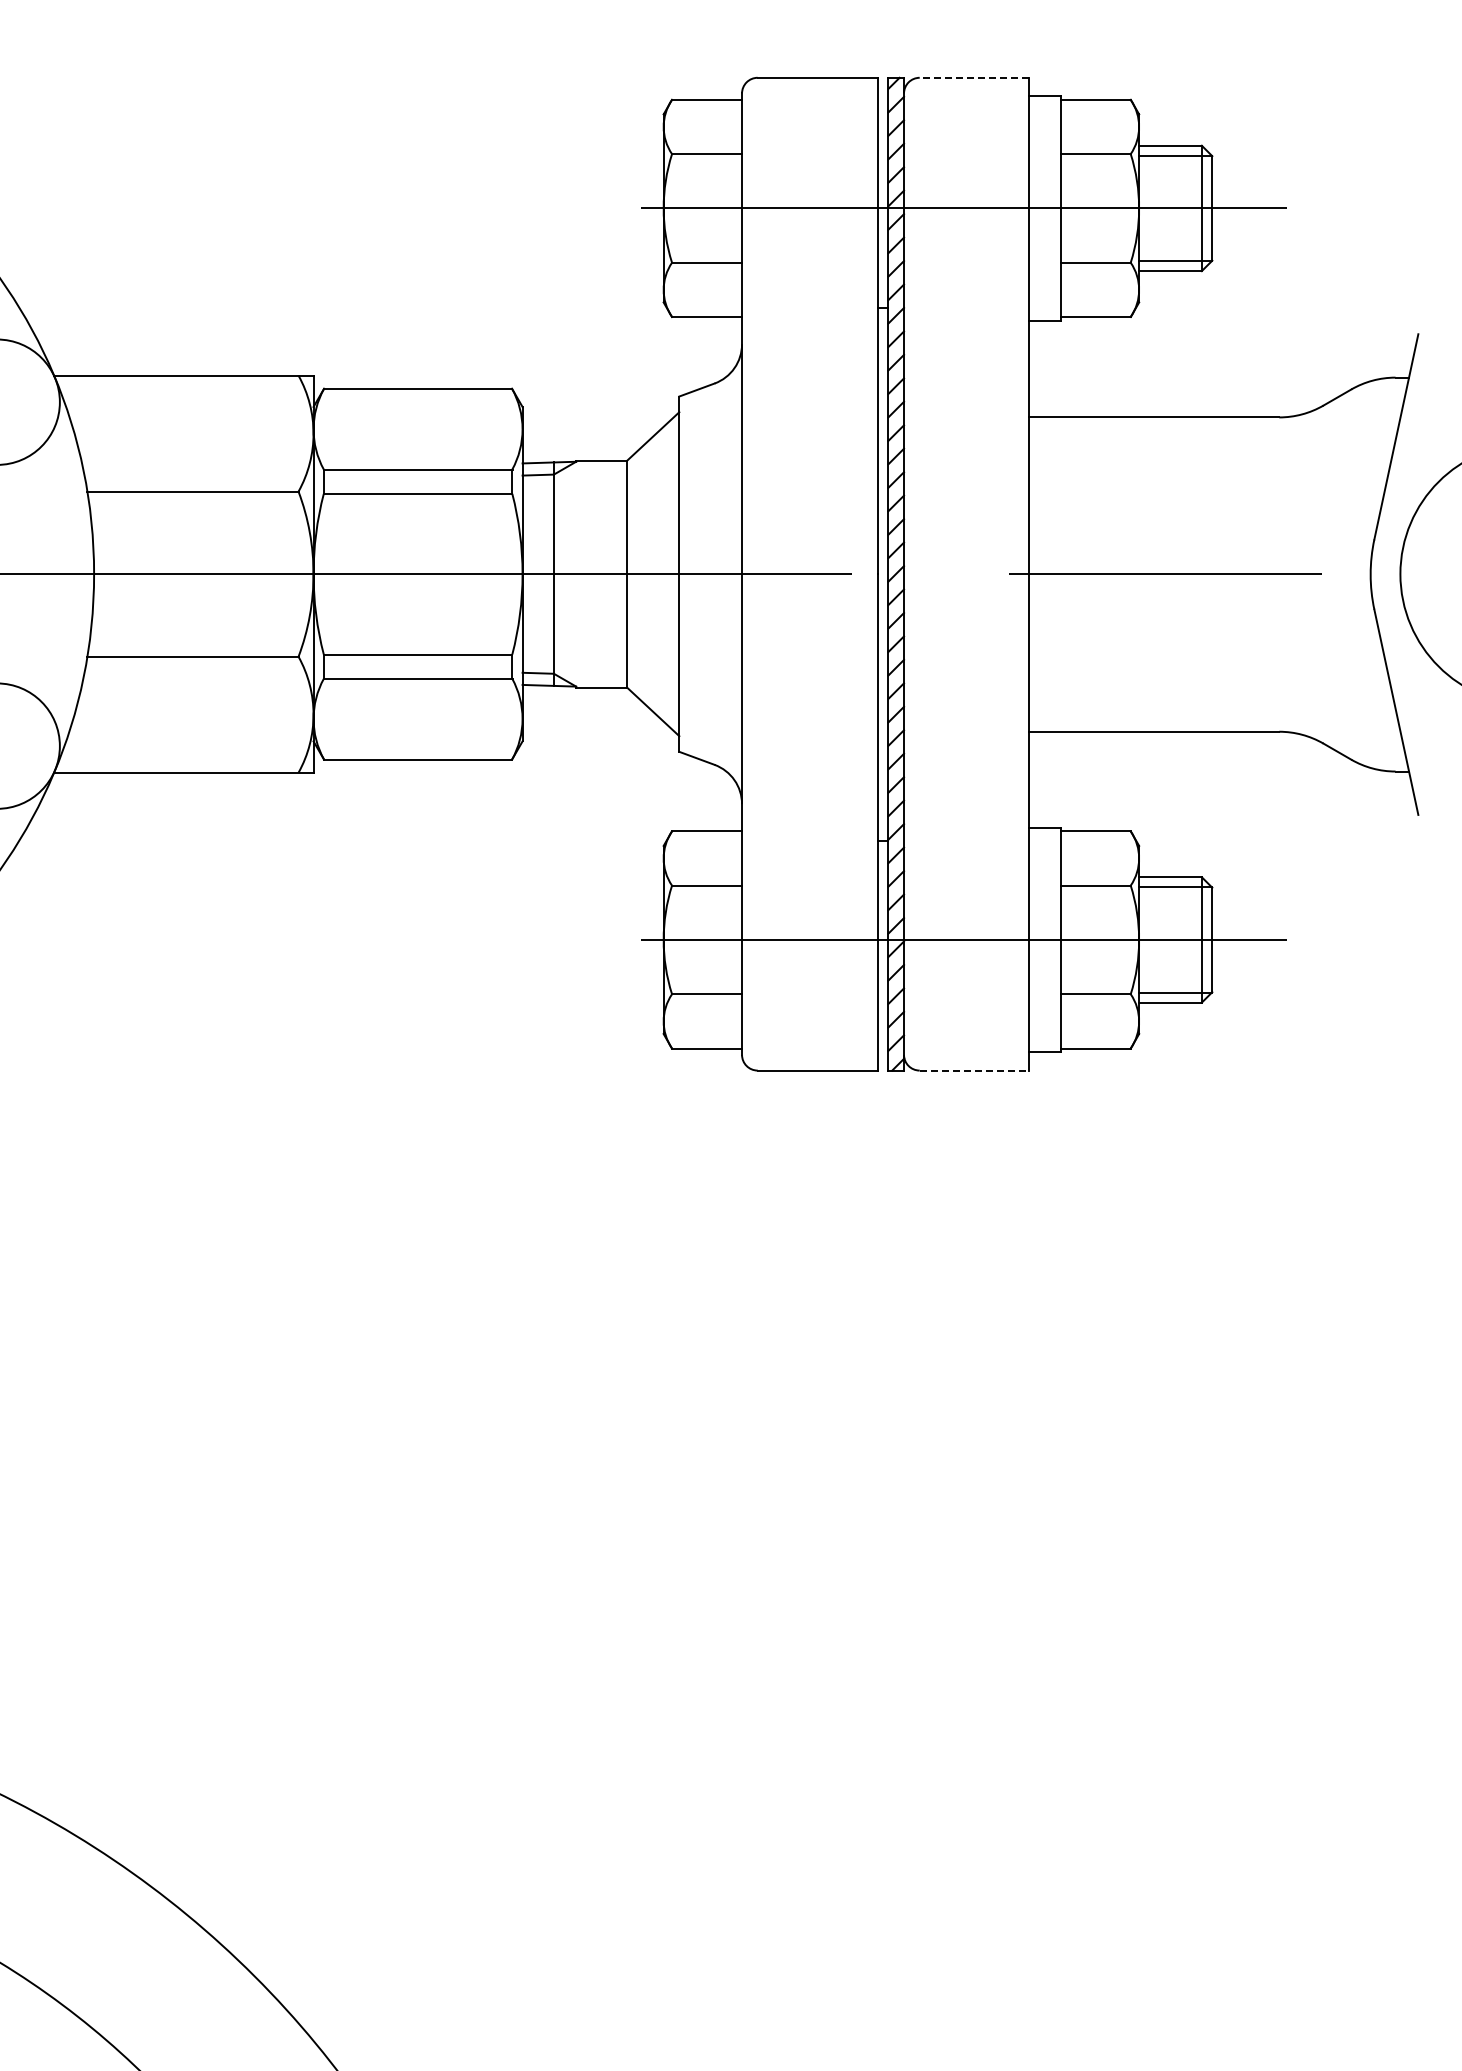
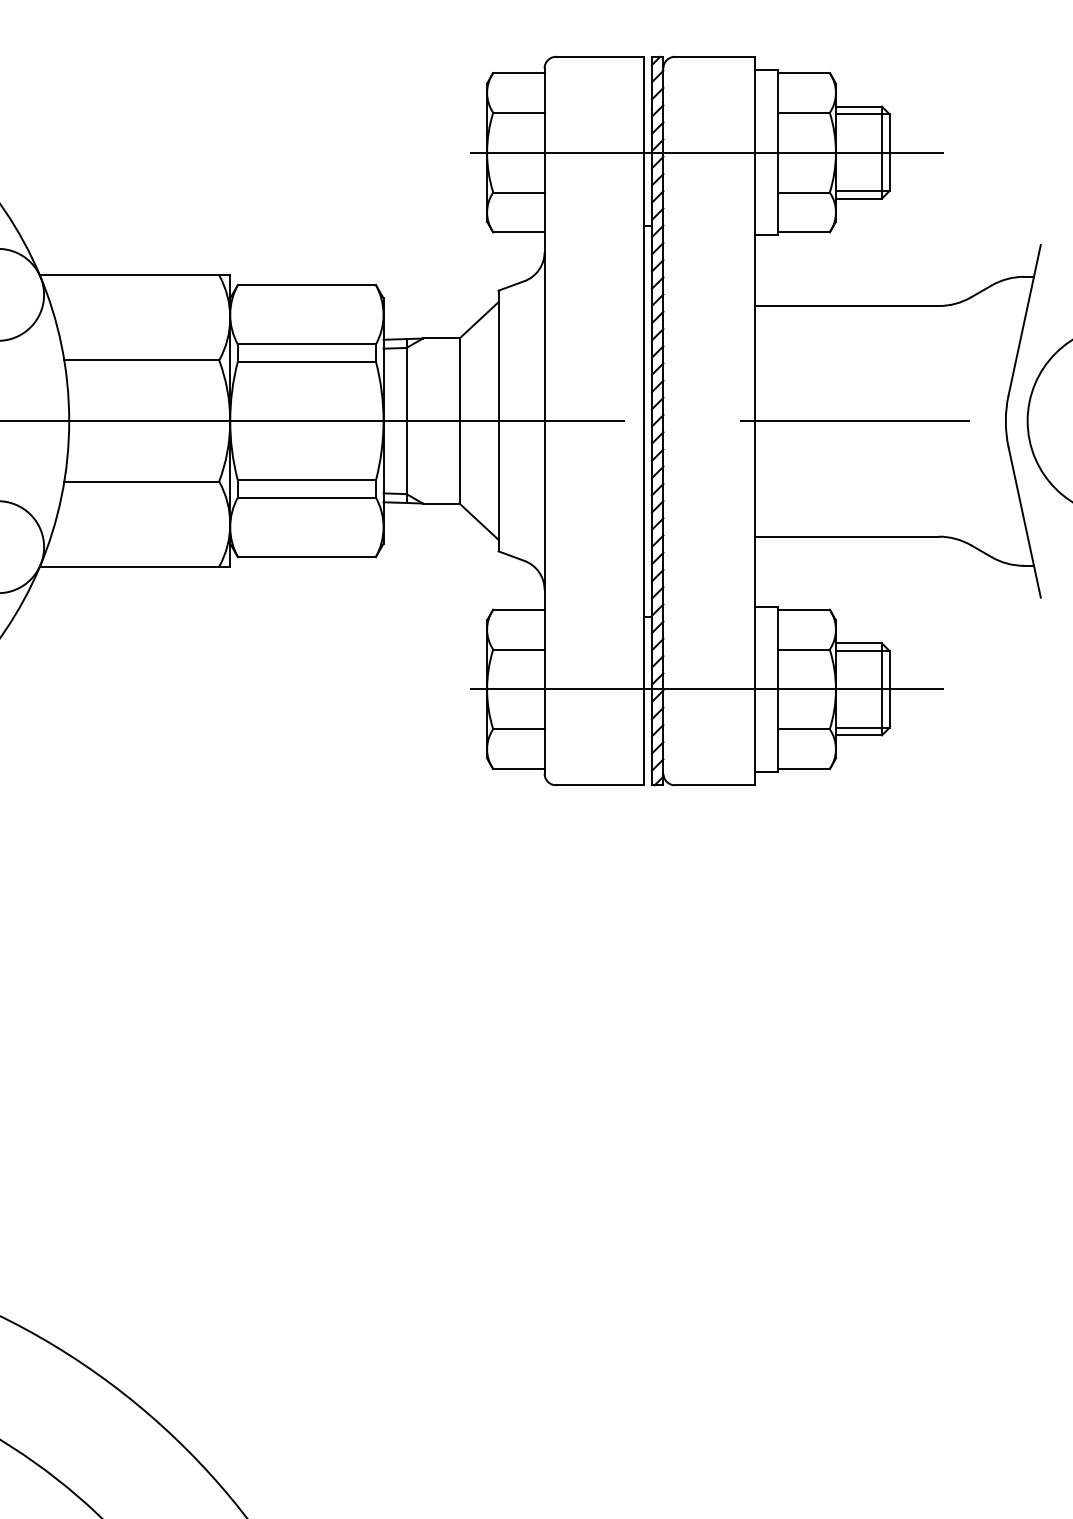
line: (974, 77) -> (715, 56), dashed -> solid
line: (974, 1070) -> (715, 785), dashed -> solid

